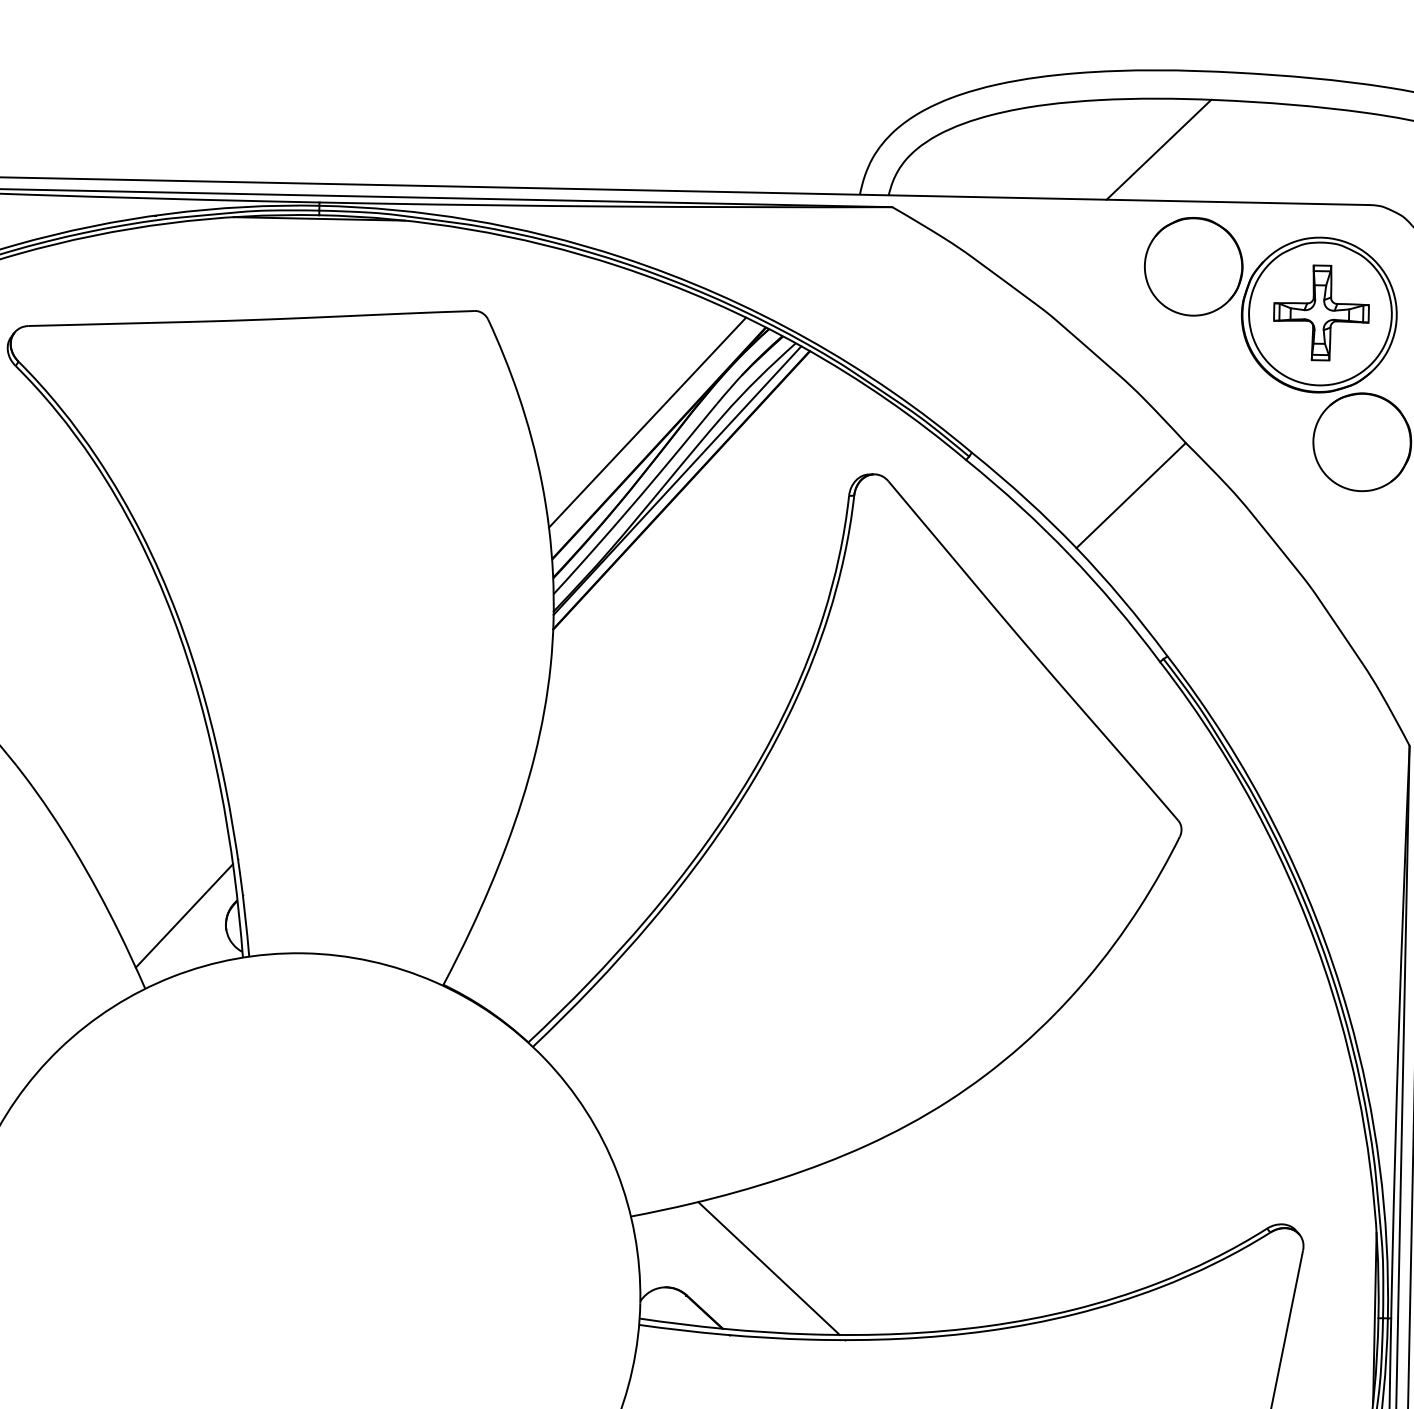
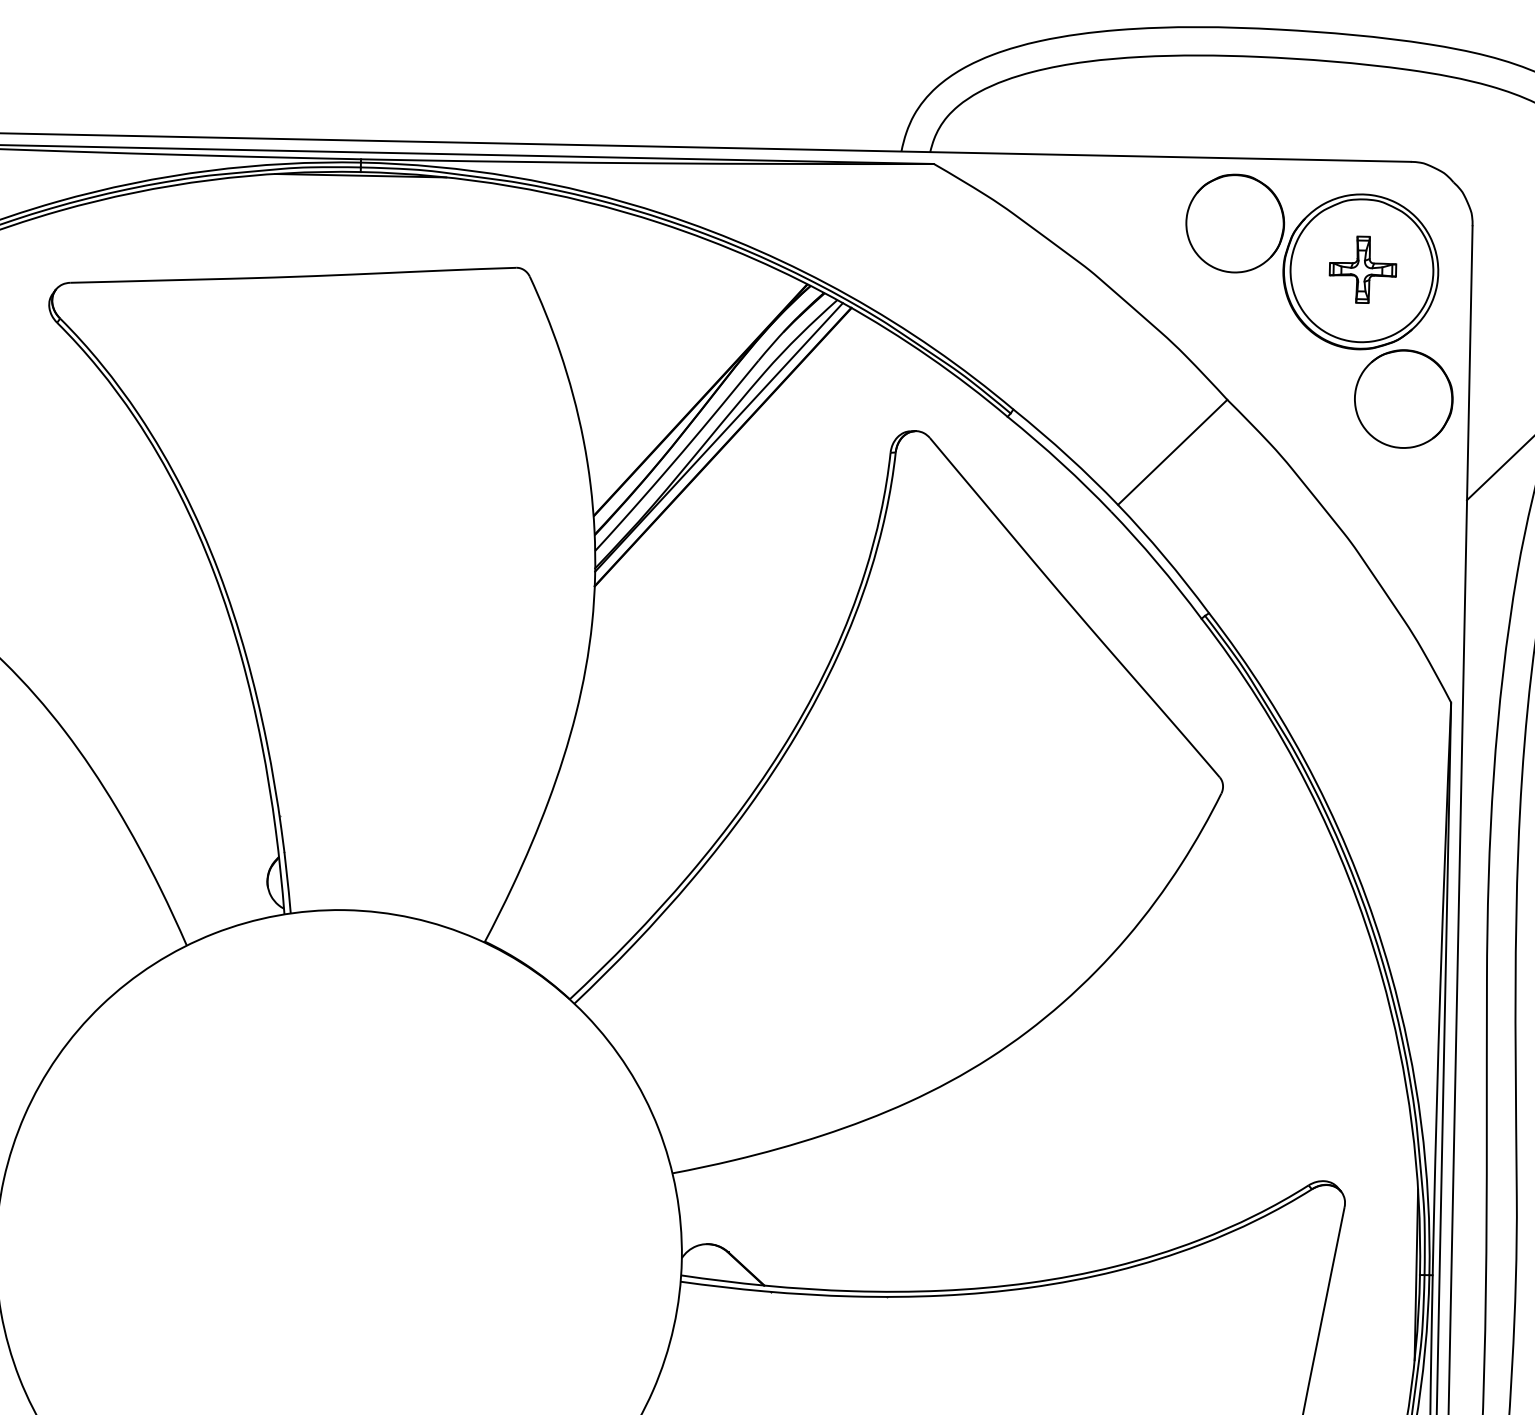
line: (1158, 149) -> (1200, 106), removed
part: (1320, 312) -> (1362, 269), size x0.7
line: (646, 422) -> (688, 379), removed
line: (183, 915) -> (225, 872), removed
line: (768, 1267) -> (810, 1224), removed

